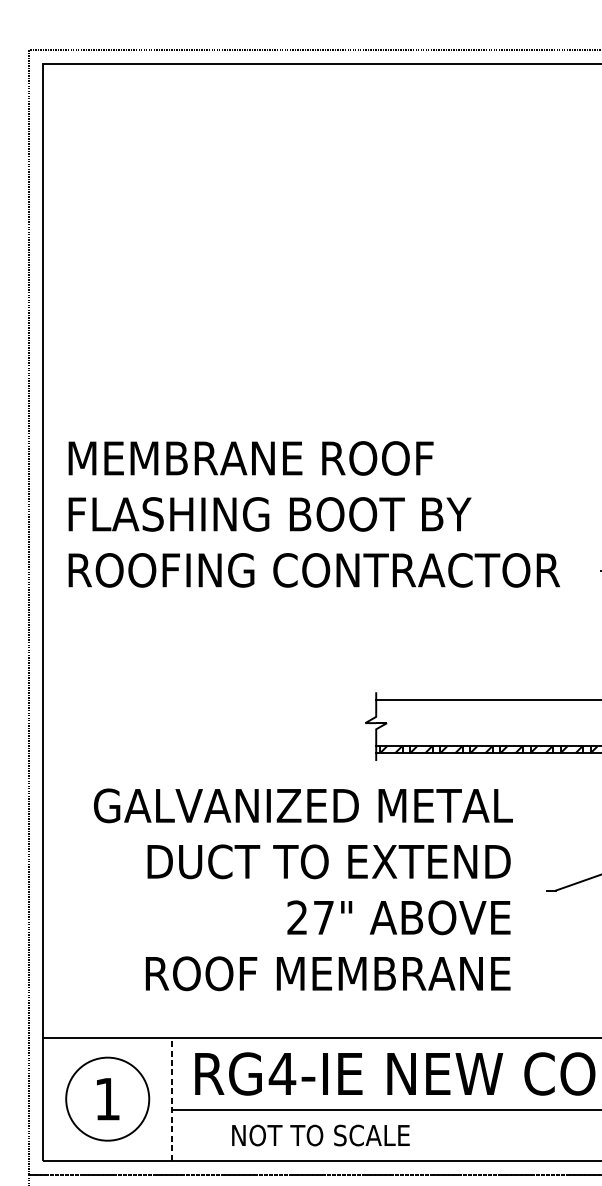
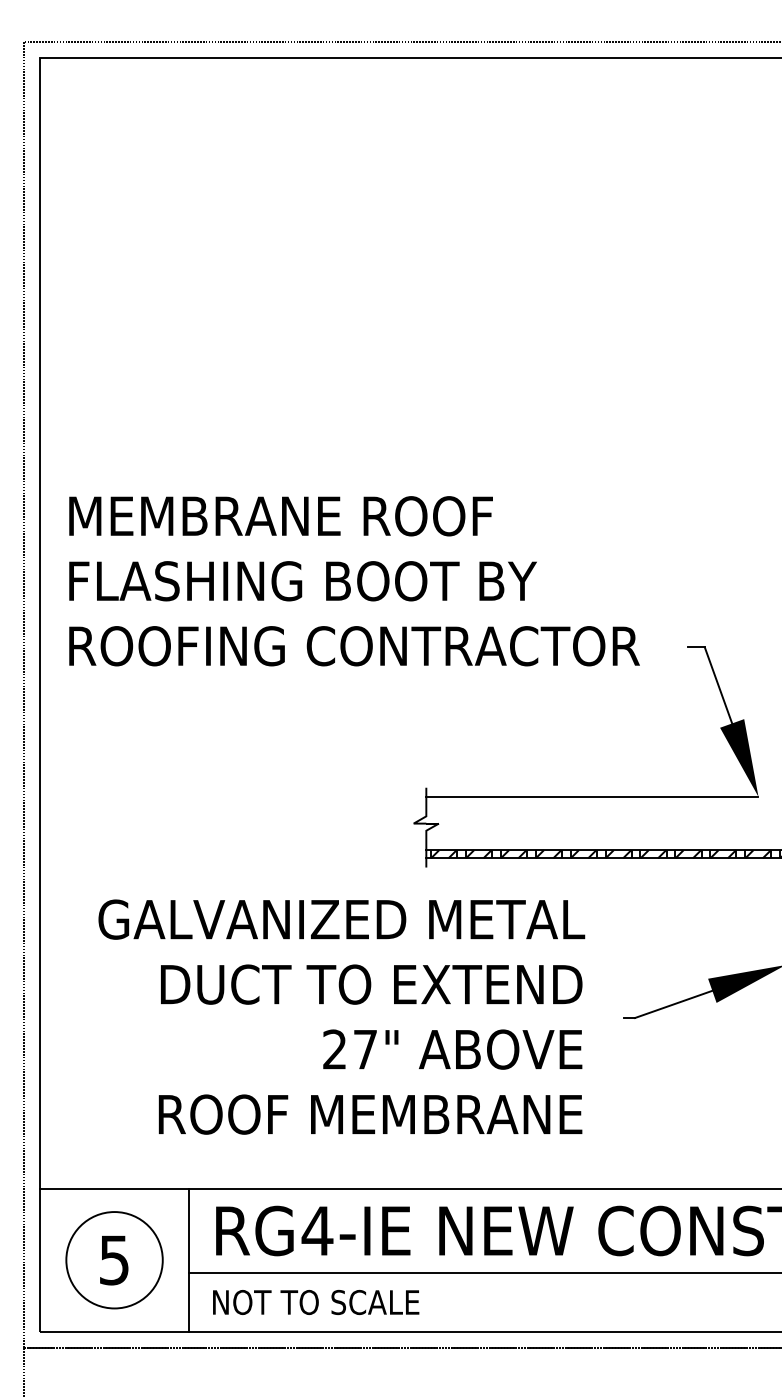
line: (172, 1098) -> (189, 1259), dashed -> solid
text: (107, 1099) -> (114, 1260), 1 -> 5
text: (321, 1135) -> (316, 1302), moved

